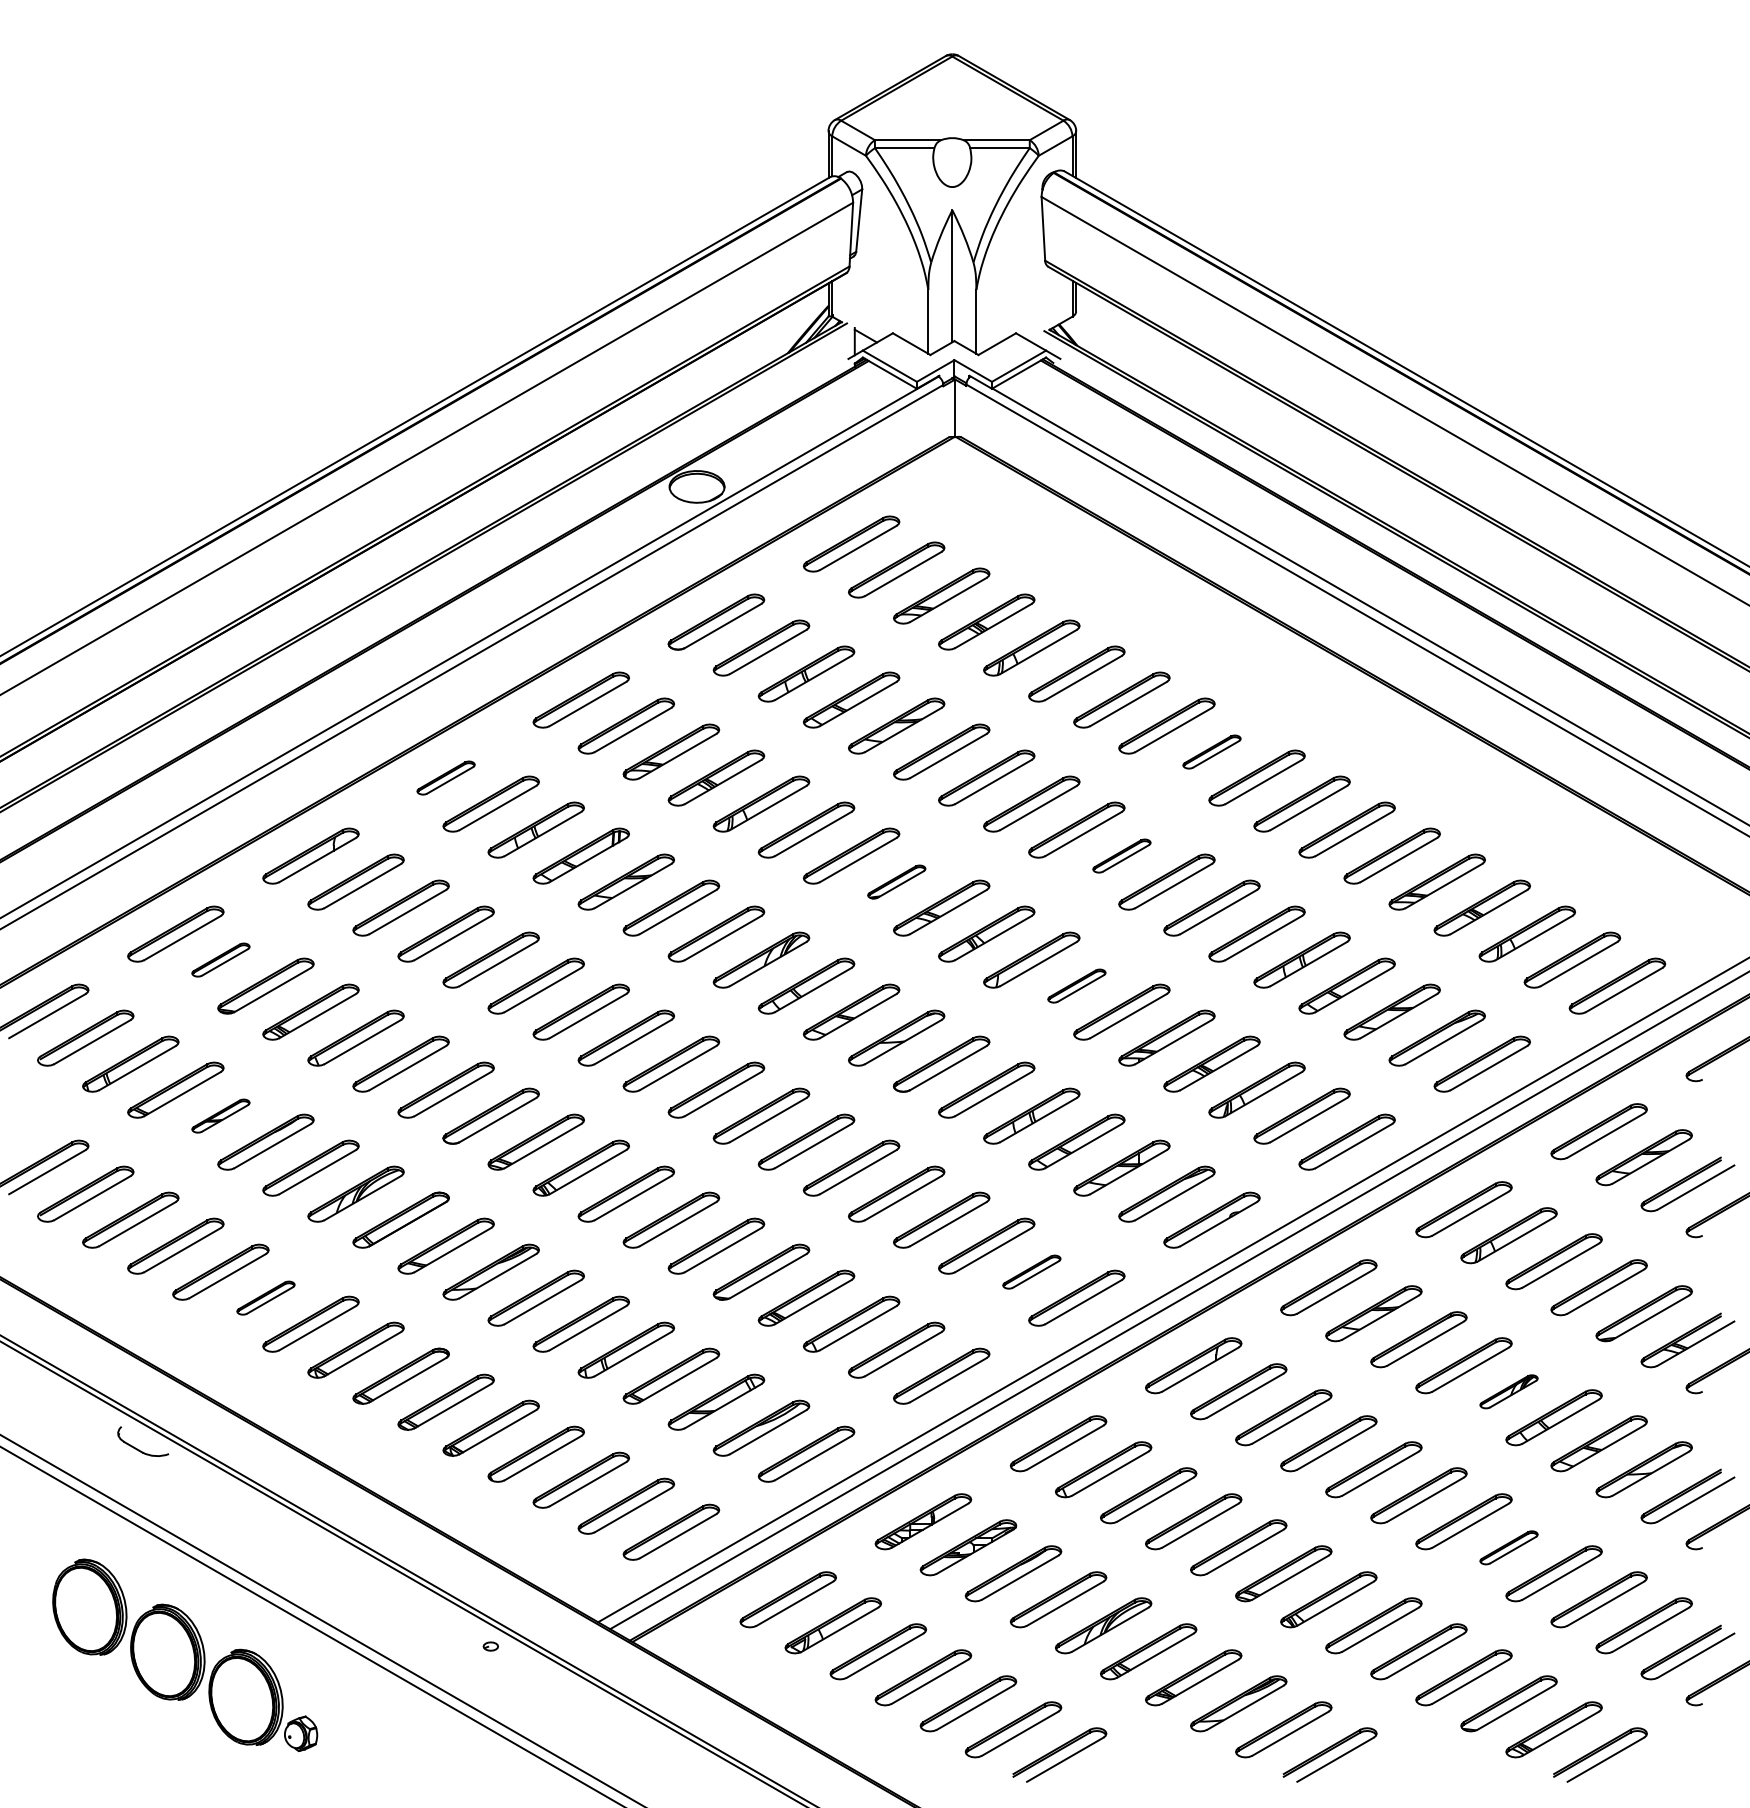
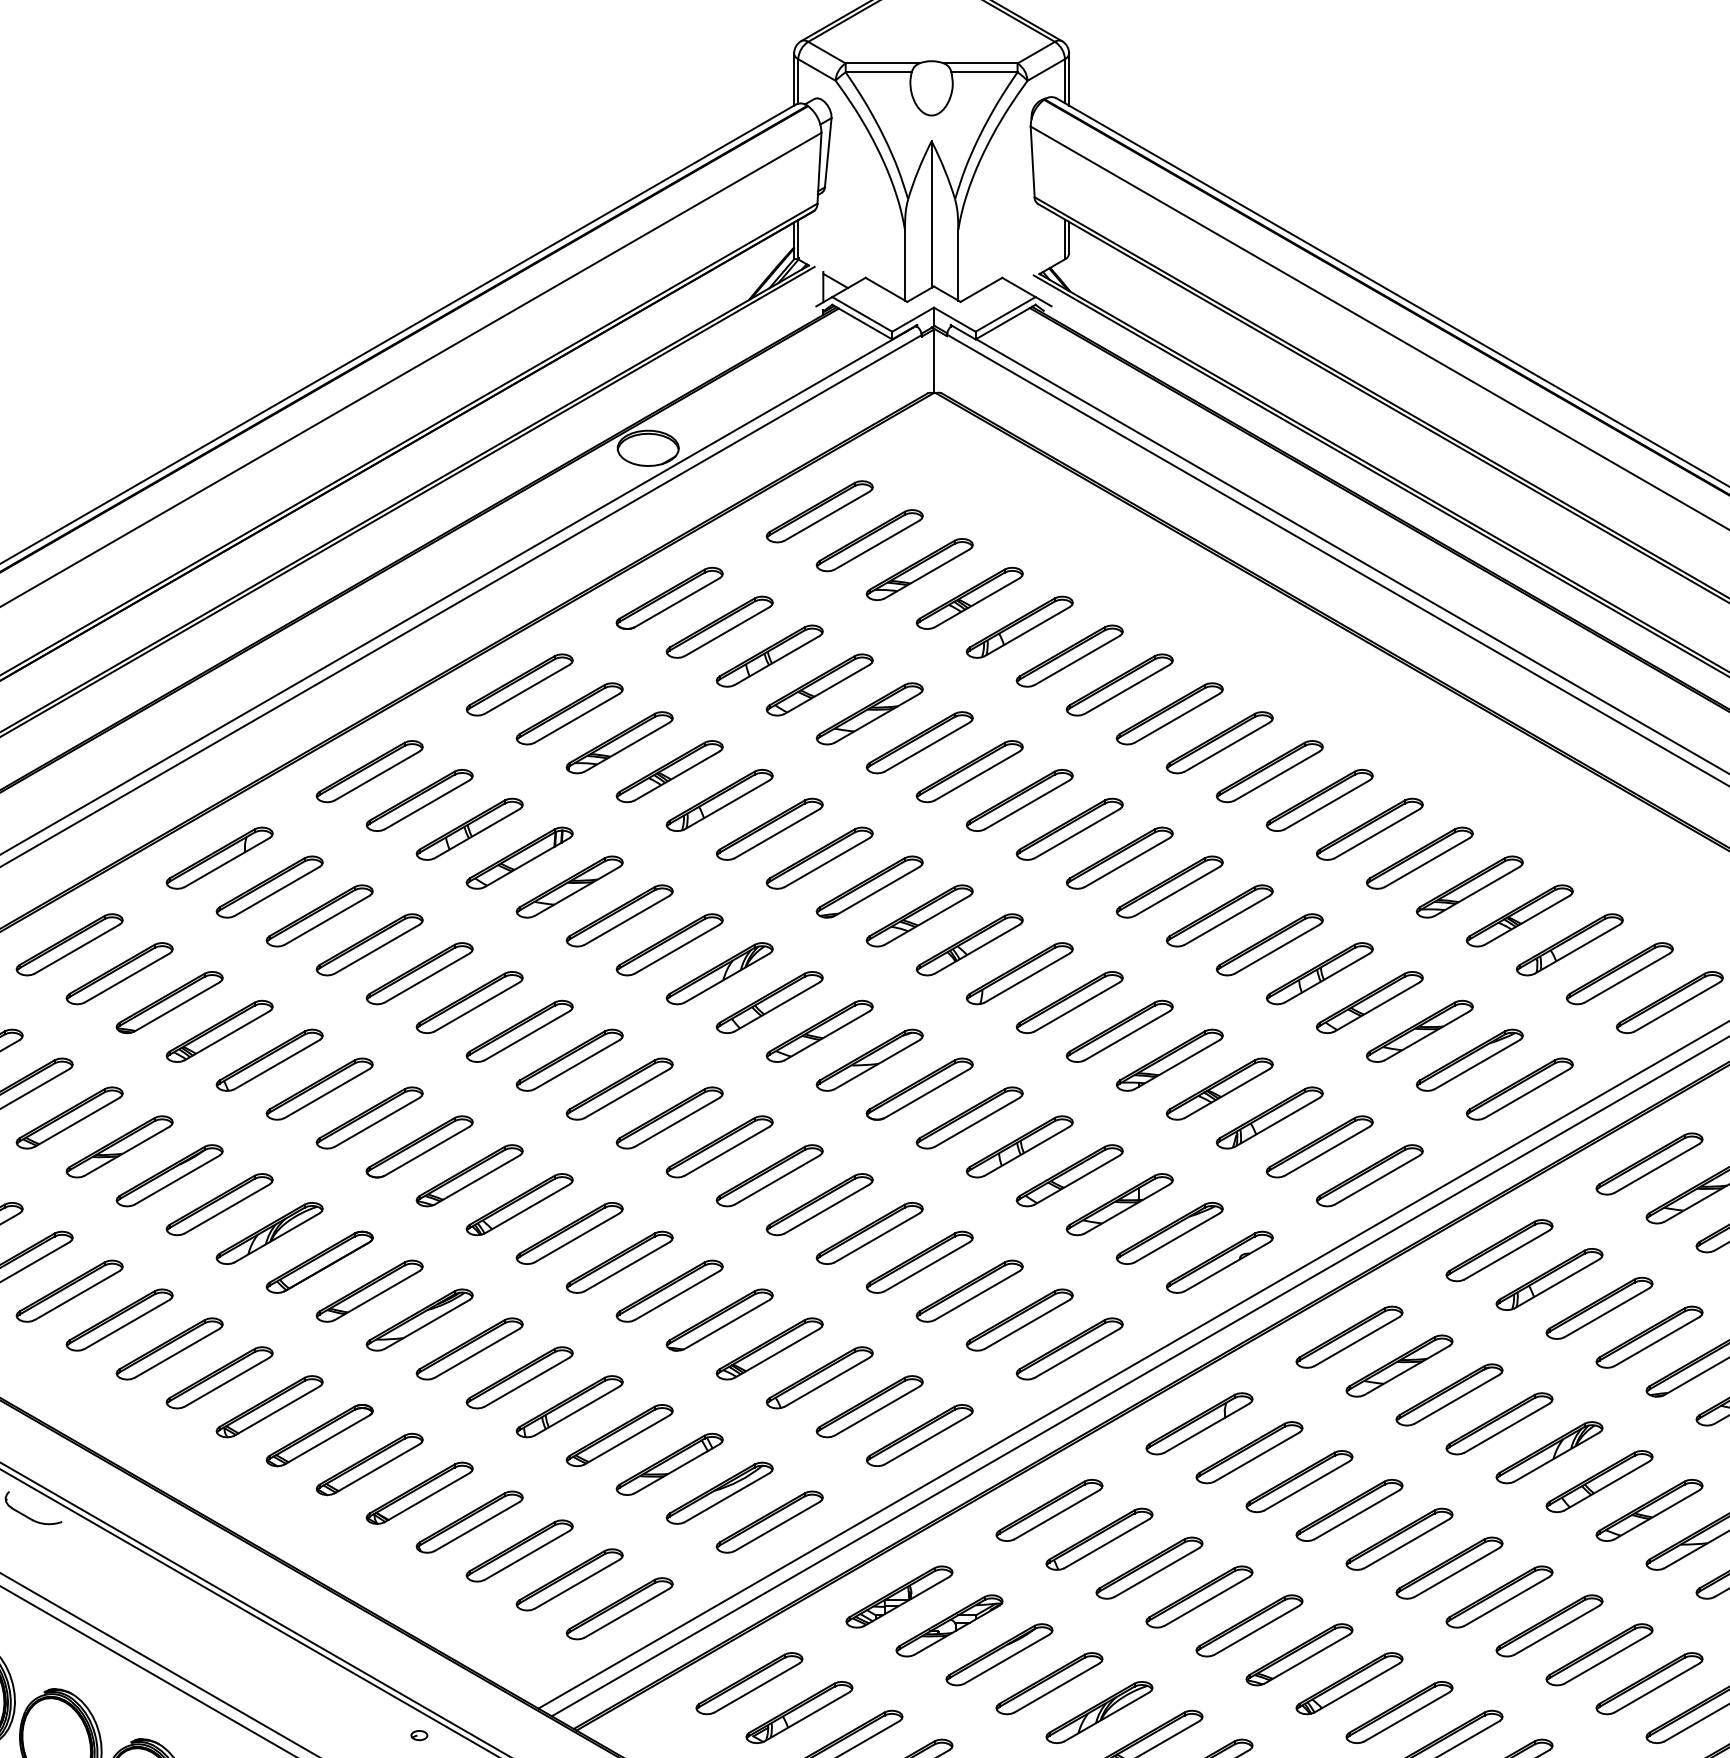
part: (1211, 751) -> (1219, 742), size x1.67
part: (445, 777) -> (369, 770), size x1.67
part: (1121, 855) -> (1119, 857), size x1.67
part: (896, 881) -> (869, 886), size x1.67
part: (220, 959) -> (119, 972), size x1.67
part: (1076, 985) -> (1069, 1001), size x1.67
part: (220, 1115) -> (119, 1146), size x1.67
part: (1031, 1271) -> (1019, 1319), size x1.67
part: (265, 1297) -> (169, 1348), size x1.67
part: (1508, 1391) -> (1548, 1452), size x1.67
part: (1508, 1547) -> (1548, 1625), size x1.67

